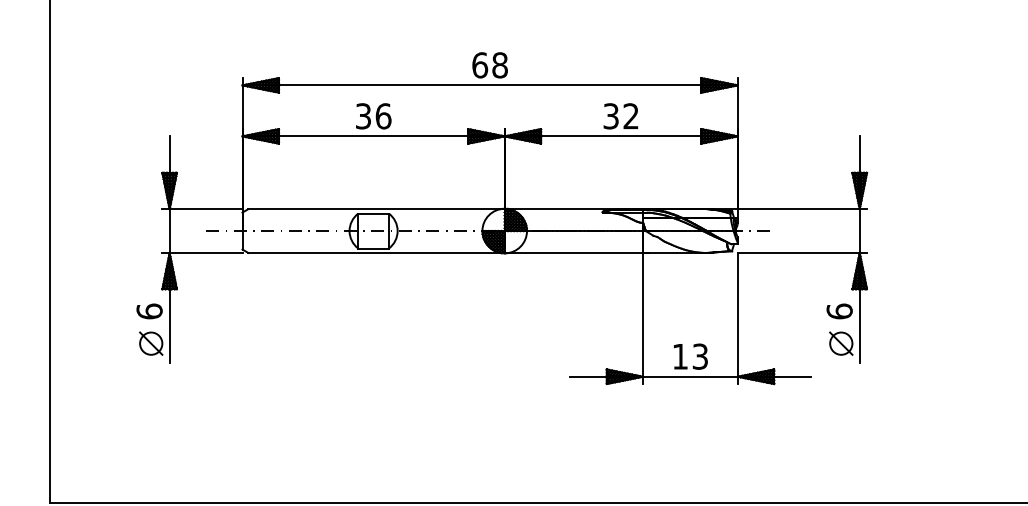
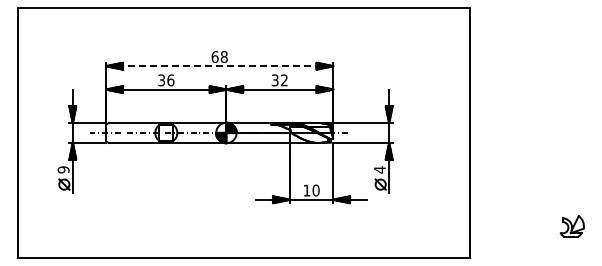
line: (489, 86) -> (219, 66), solid -> dashed
text: (149, 310) -> (63, 169), 6 -> 9
text: (838, 310) -> (379, 169), 6 -> 4
text: (699, 356) -> (315, 190), 13 -> 10

